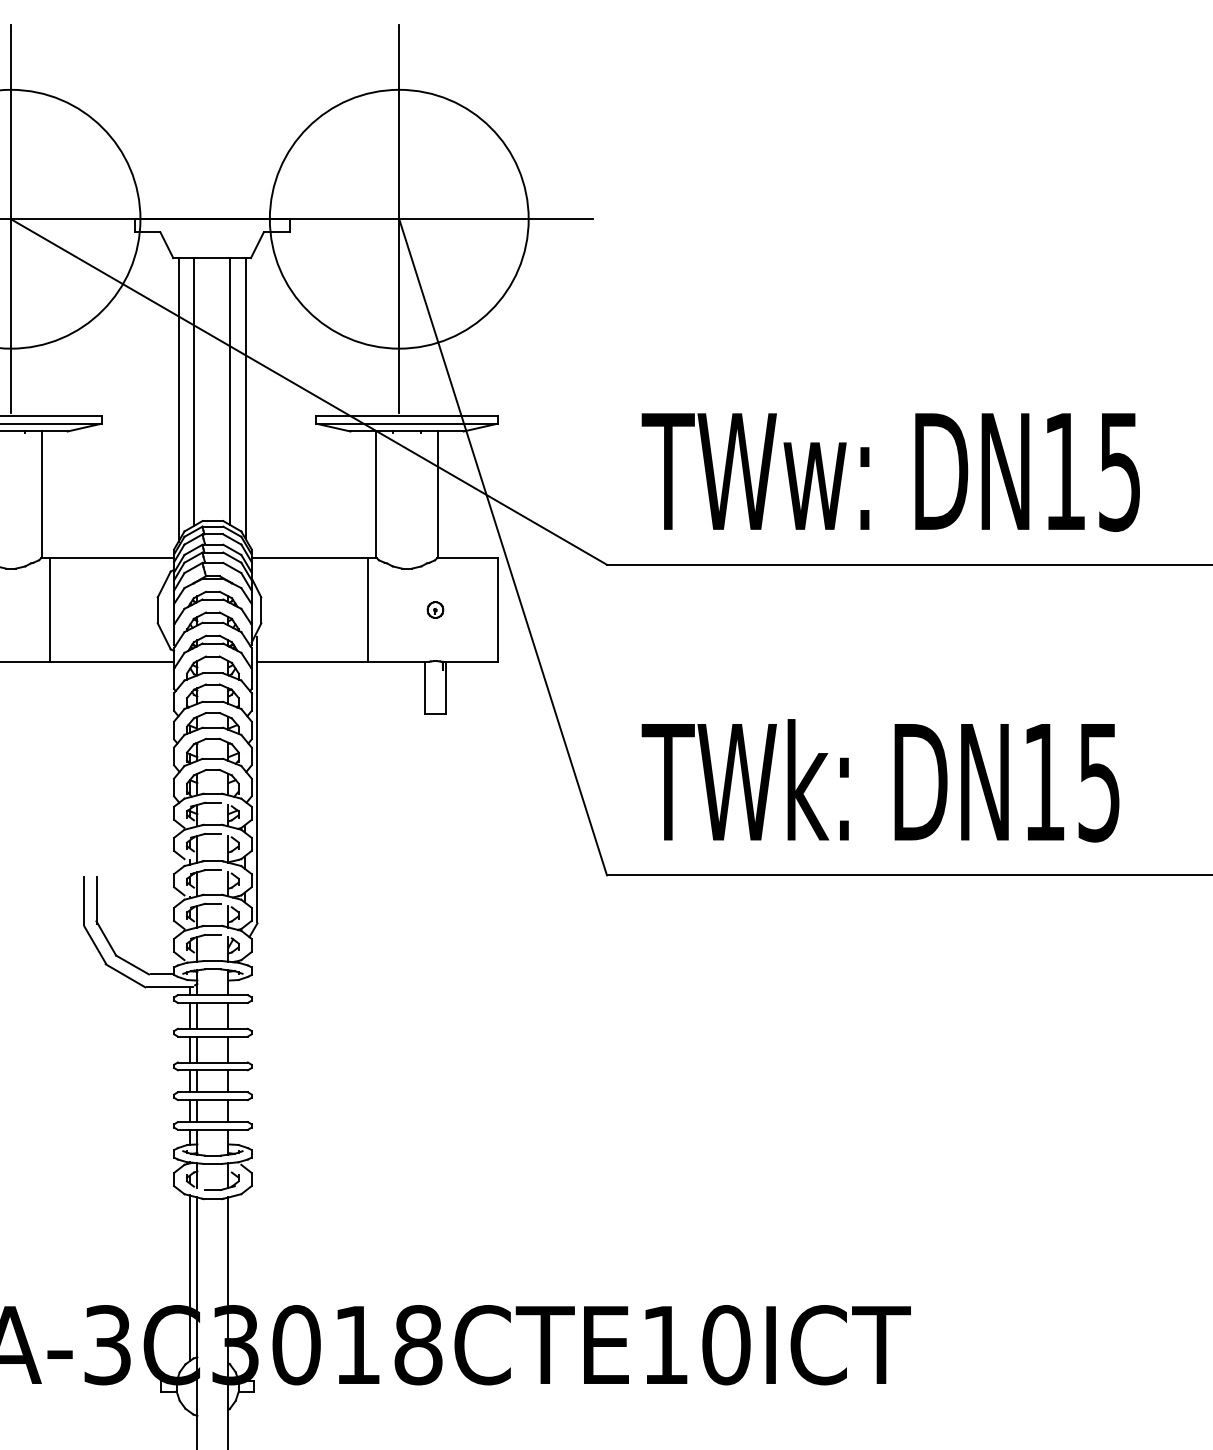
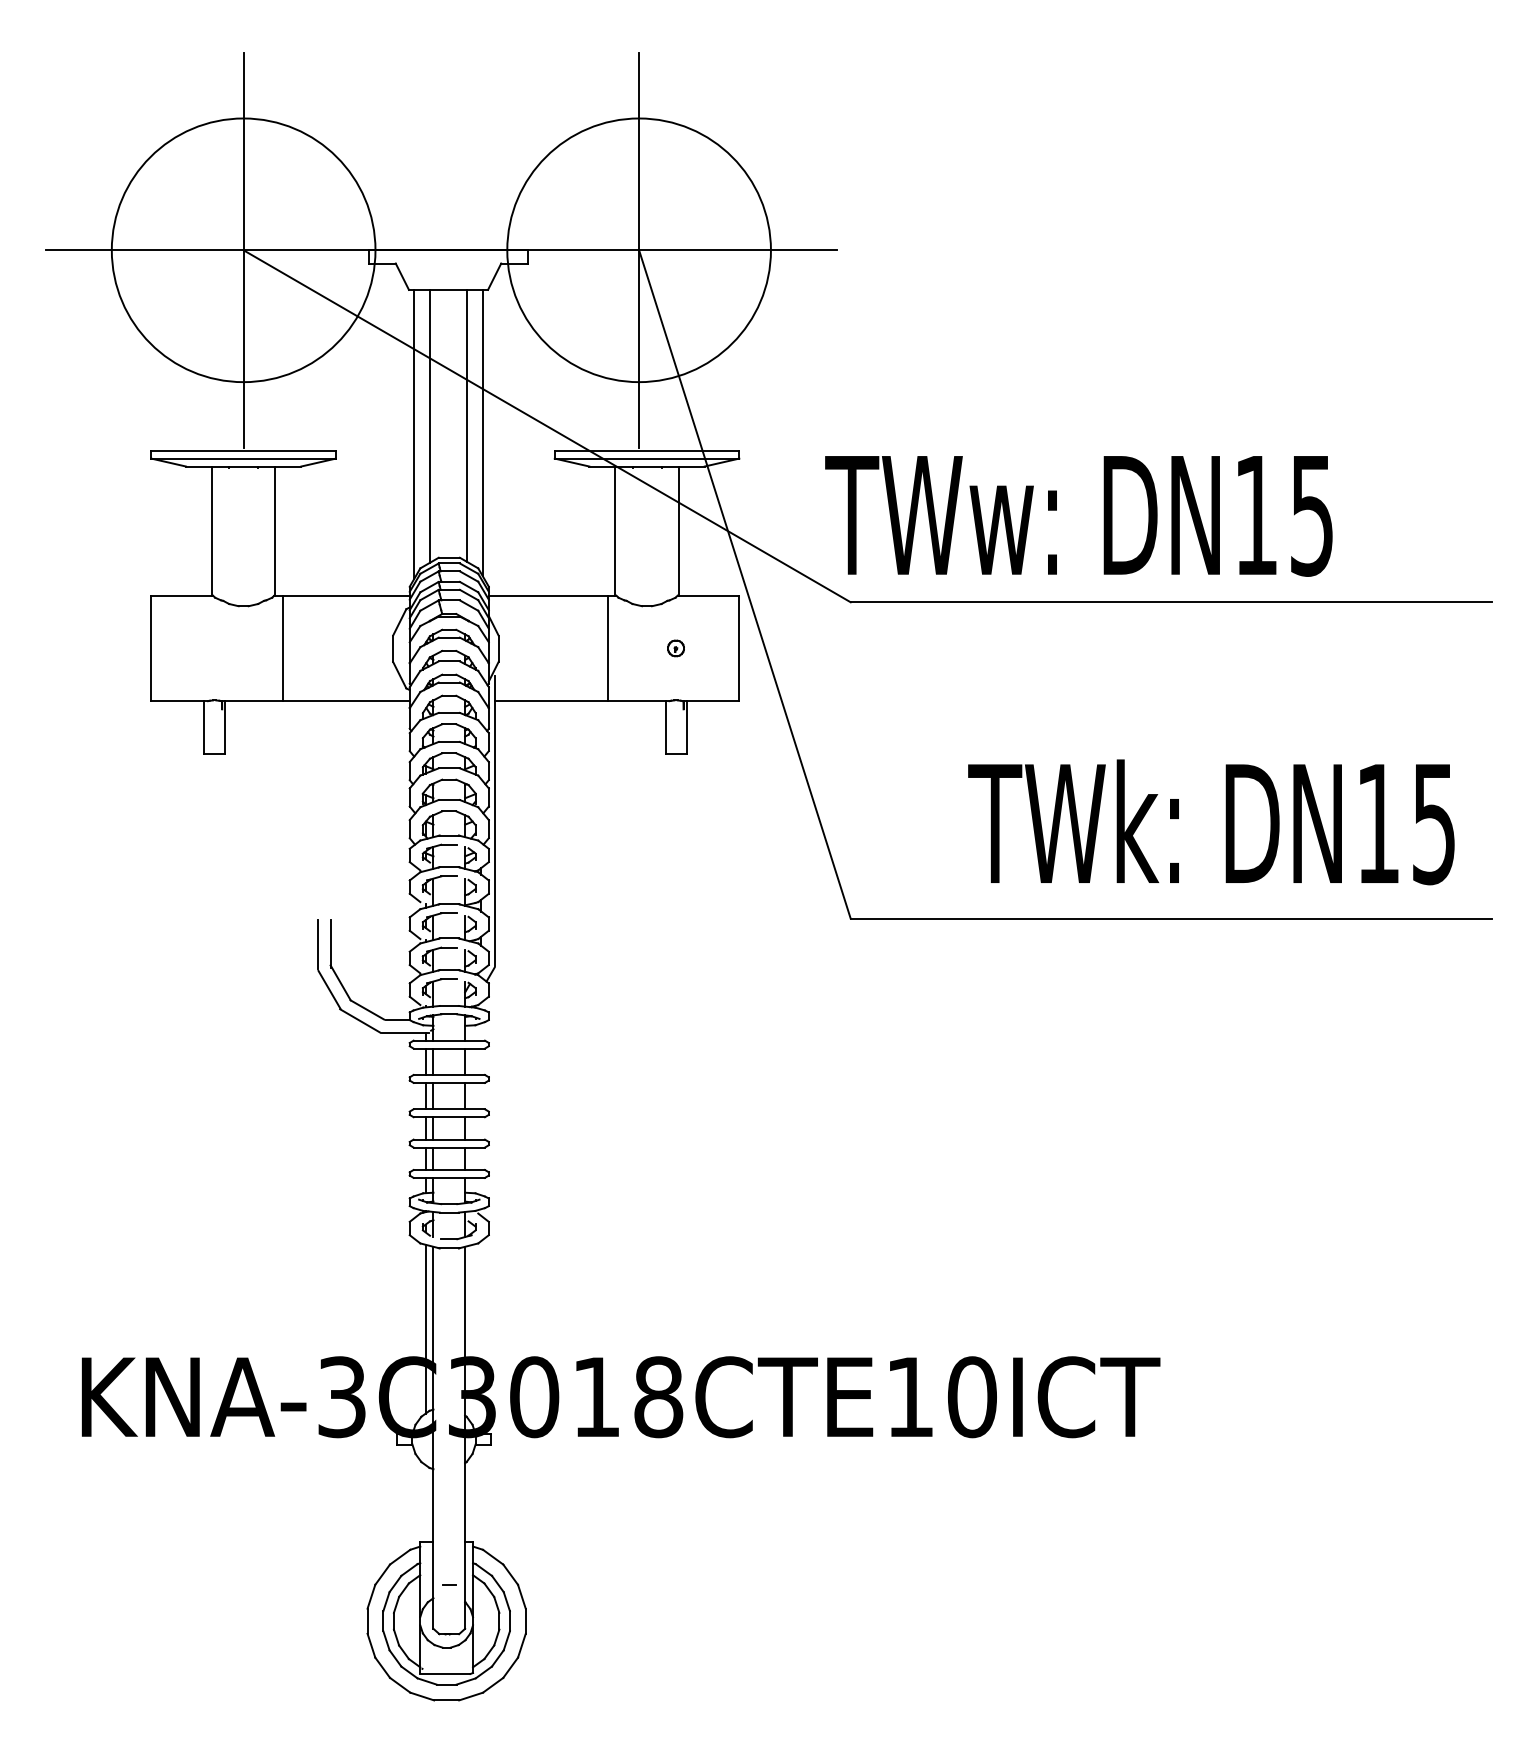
text: (890, 472) -> (1078, 516), moved
text: (880, 780) -> (1211, 822), moved

